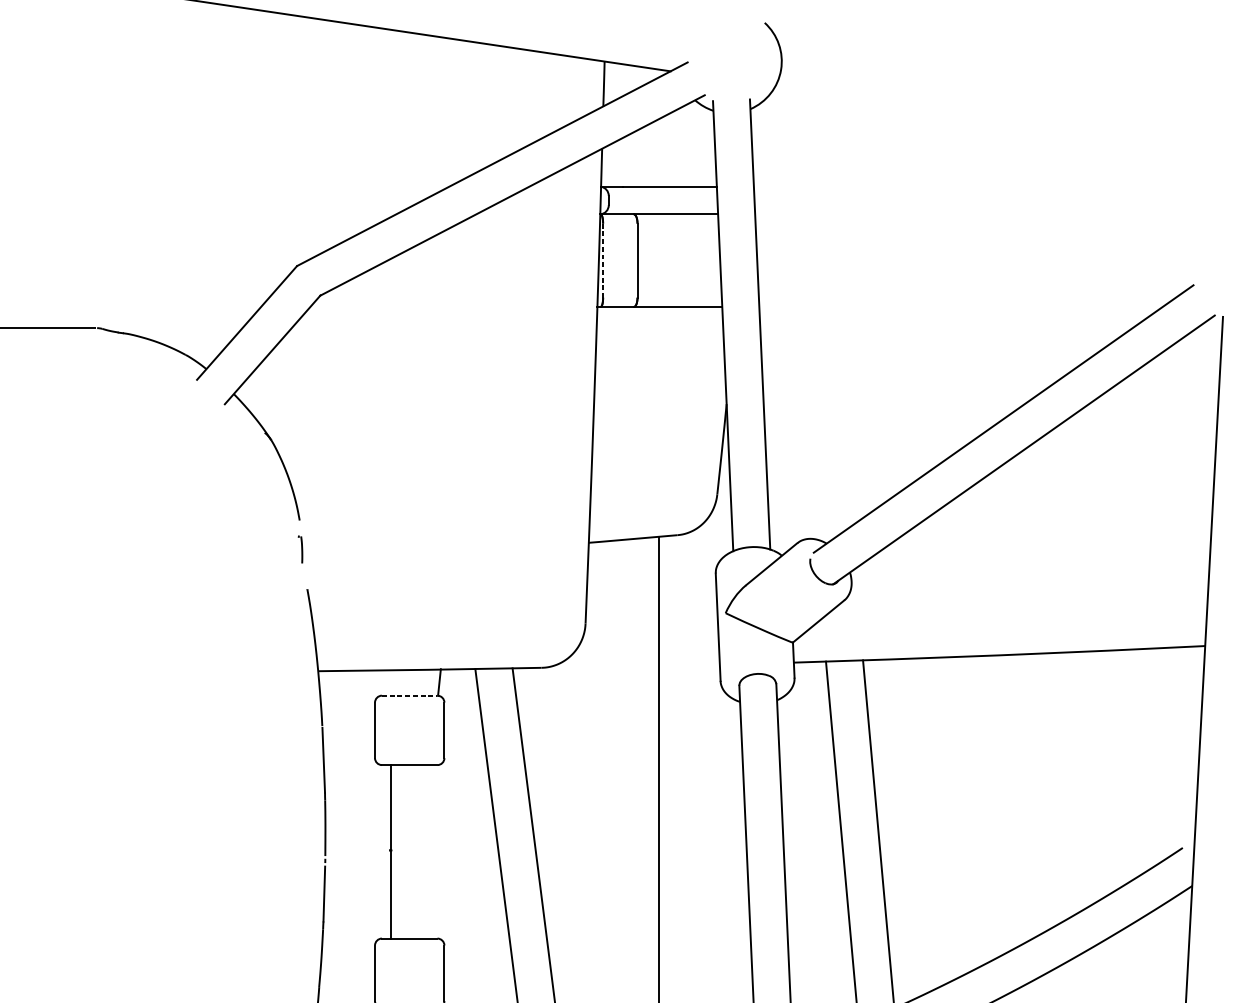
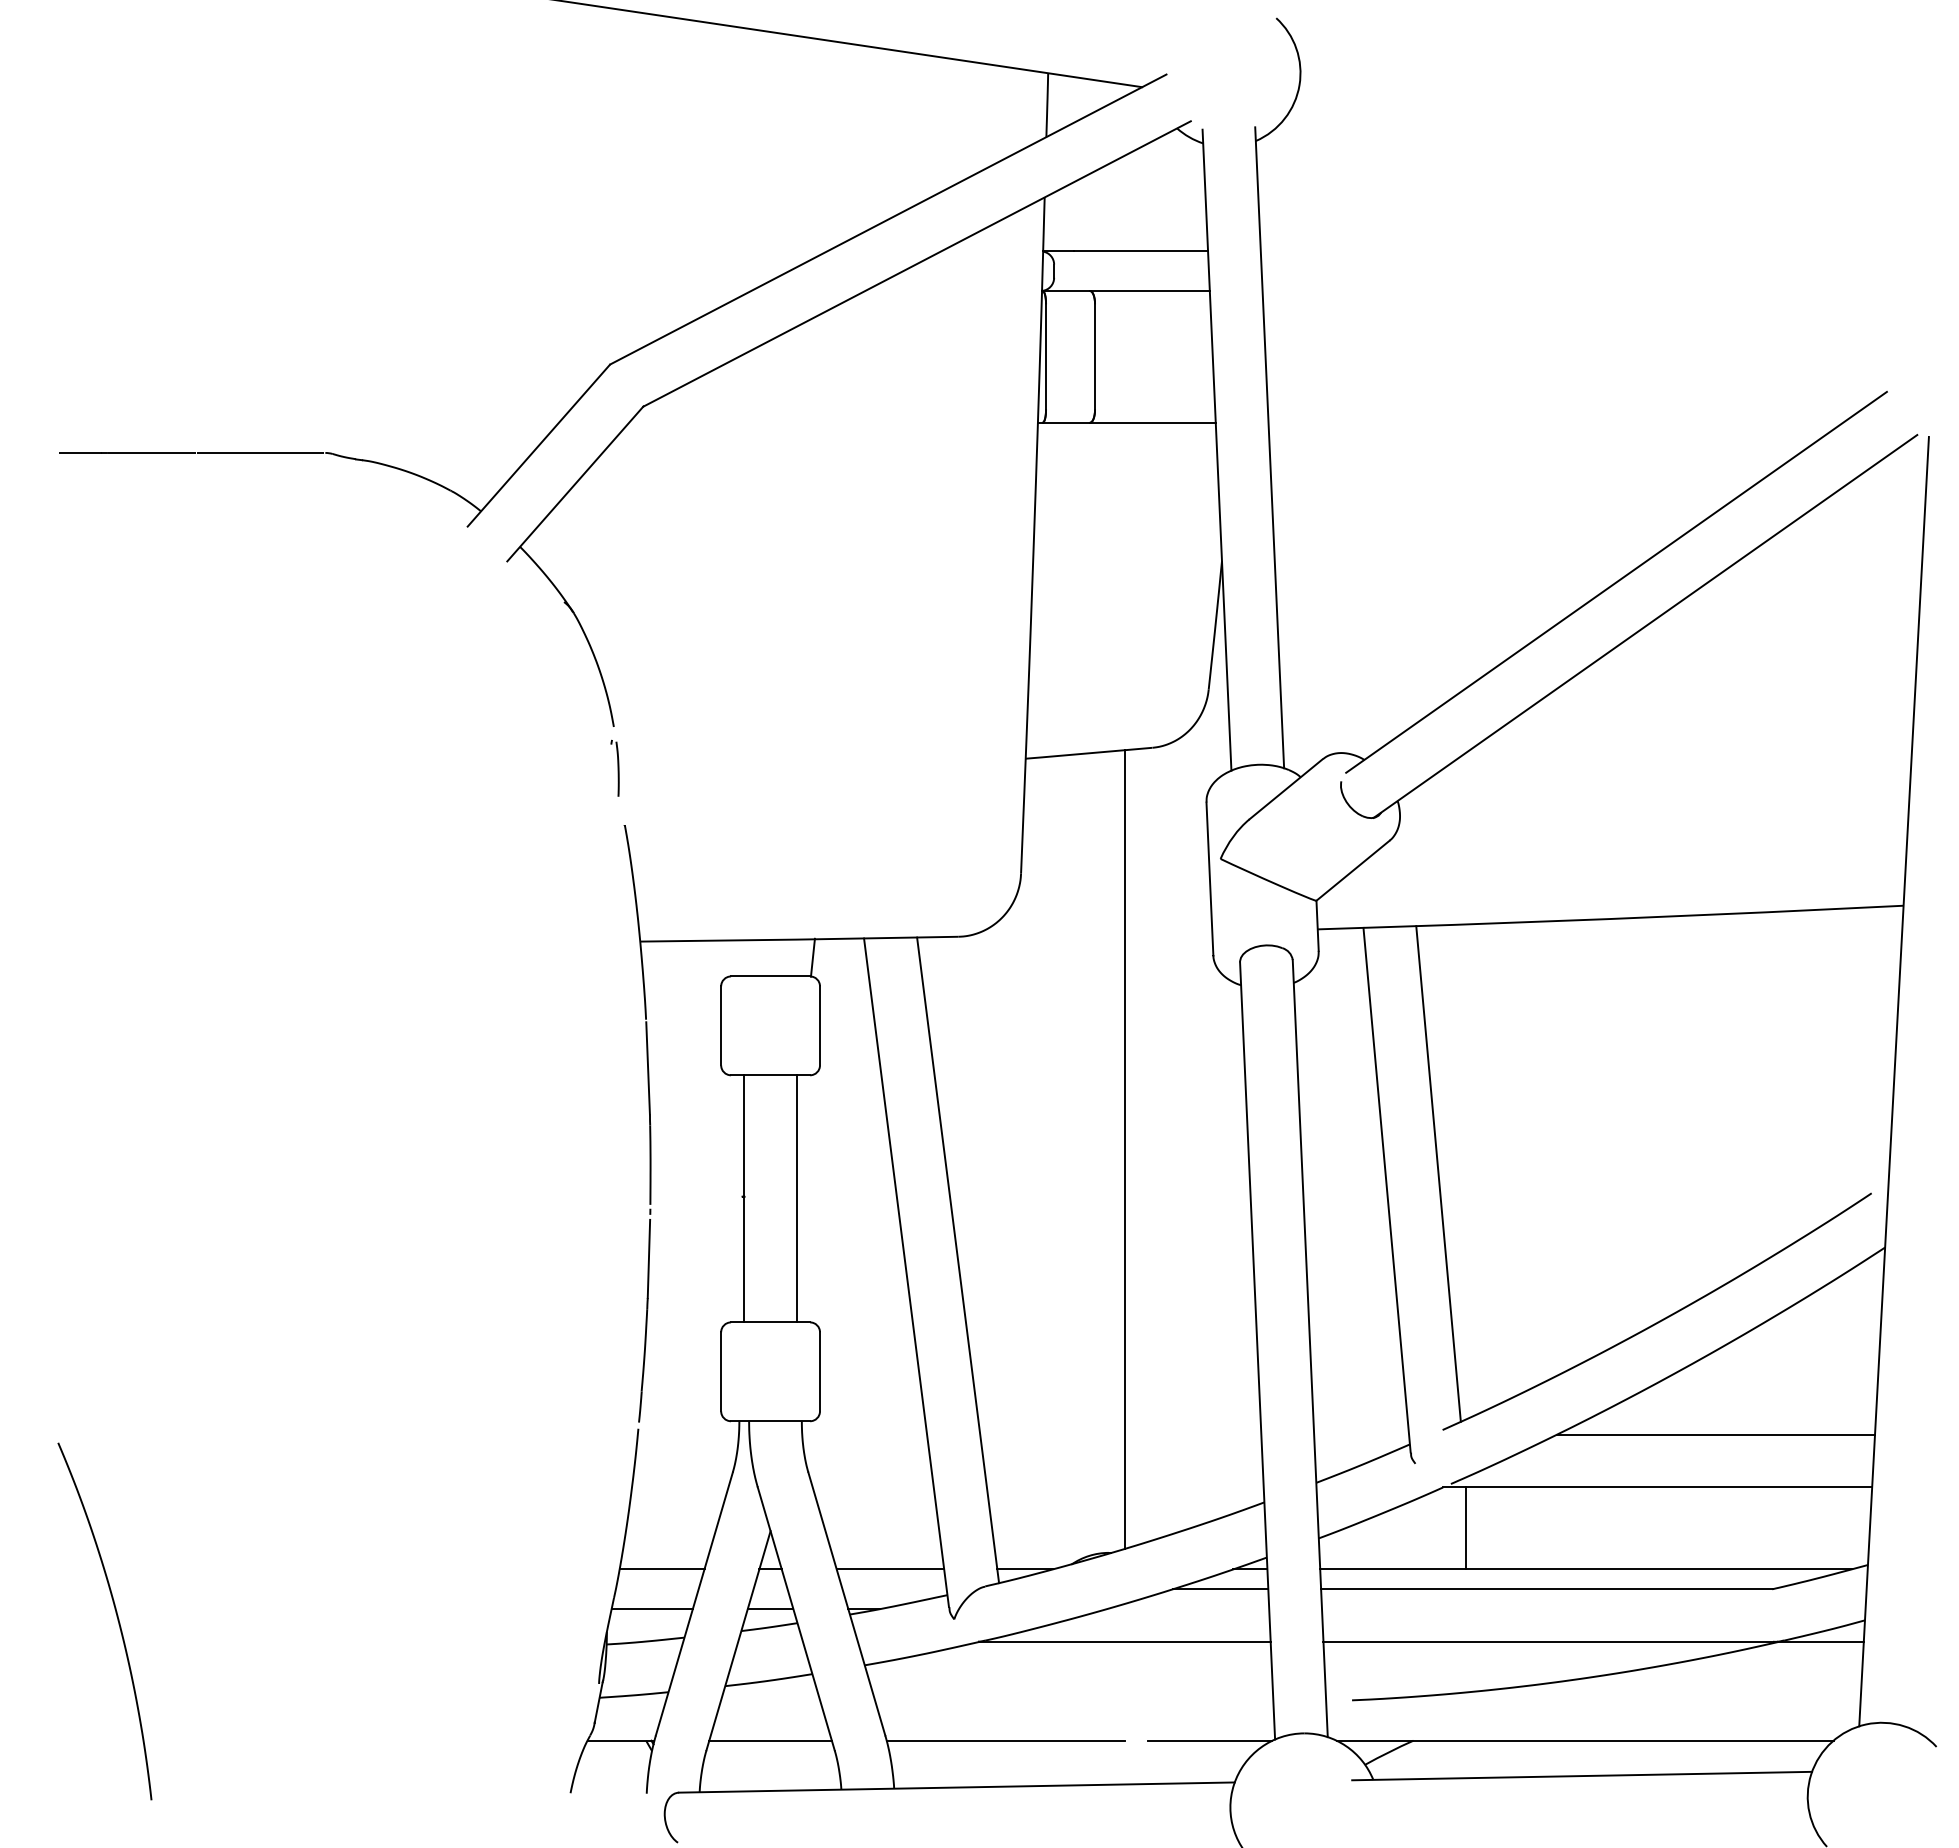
line: (603, 260) -> (1046, 356), dashed -> solid
part: (300, 548) -> (614, 767), size x1.43
line: (409, 695) -> (770, 976), dashed -> solid
line: (427, 851) -> (796, 1198), added

